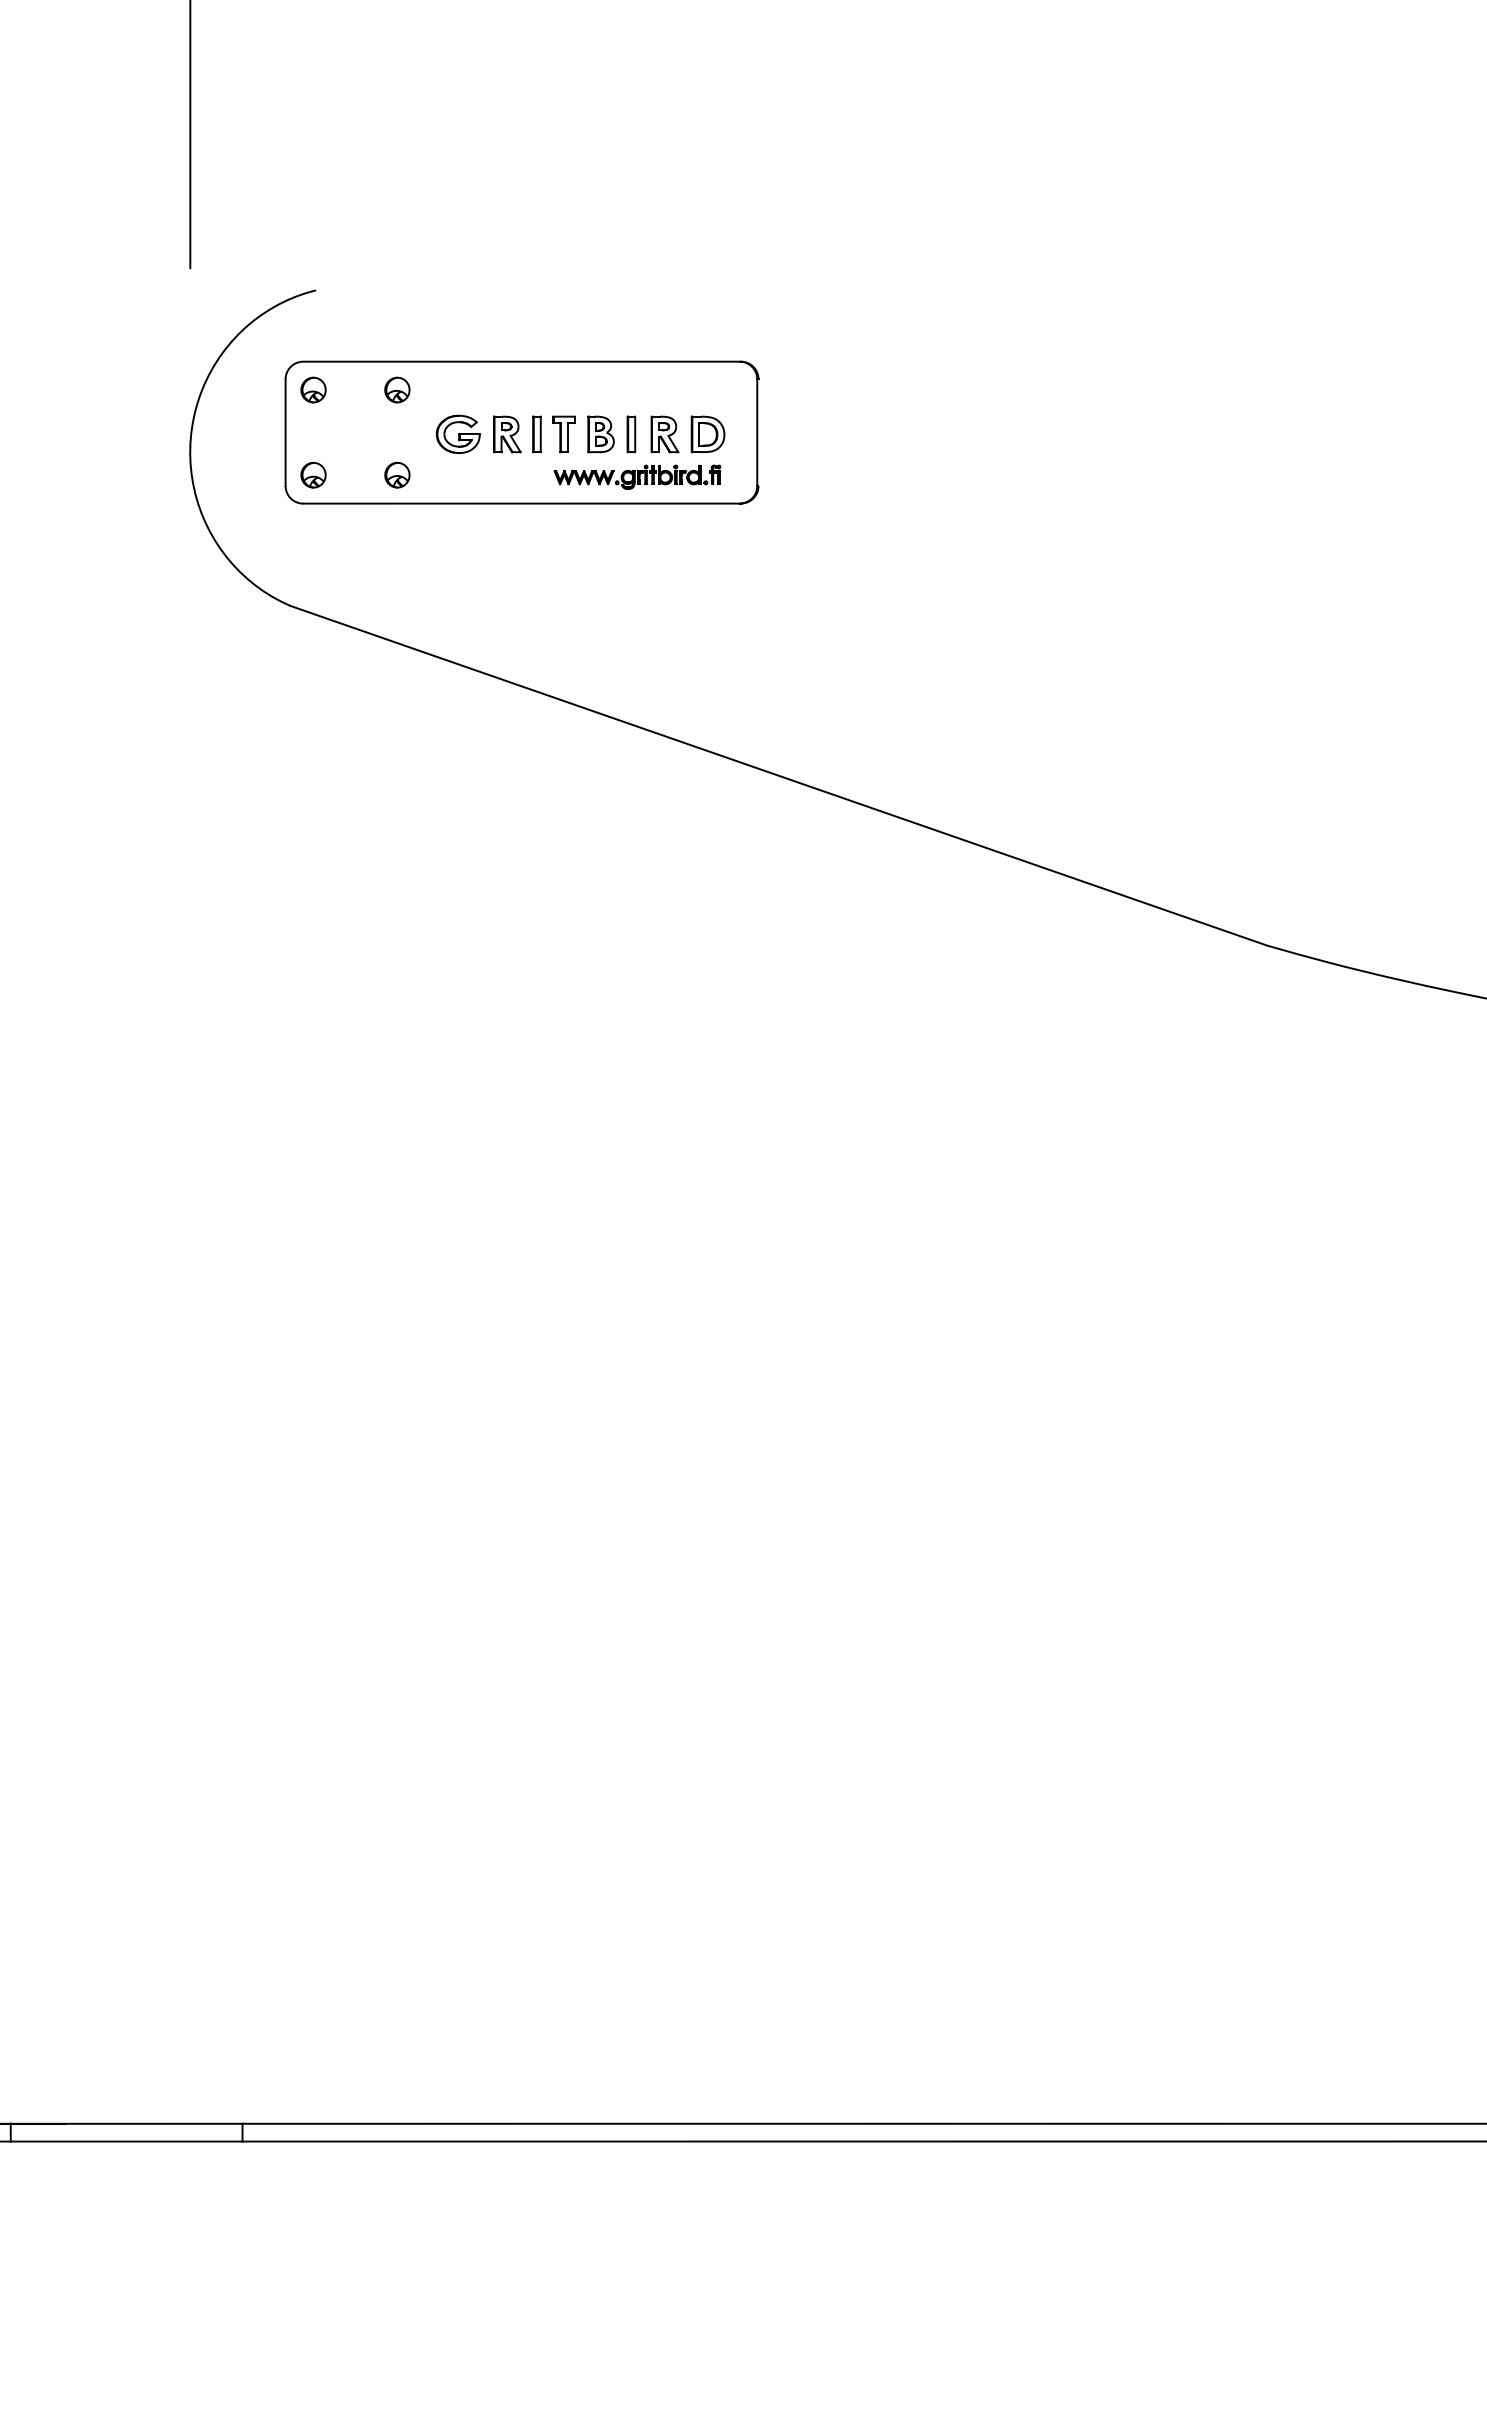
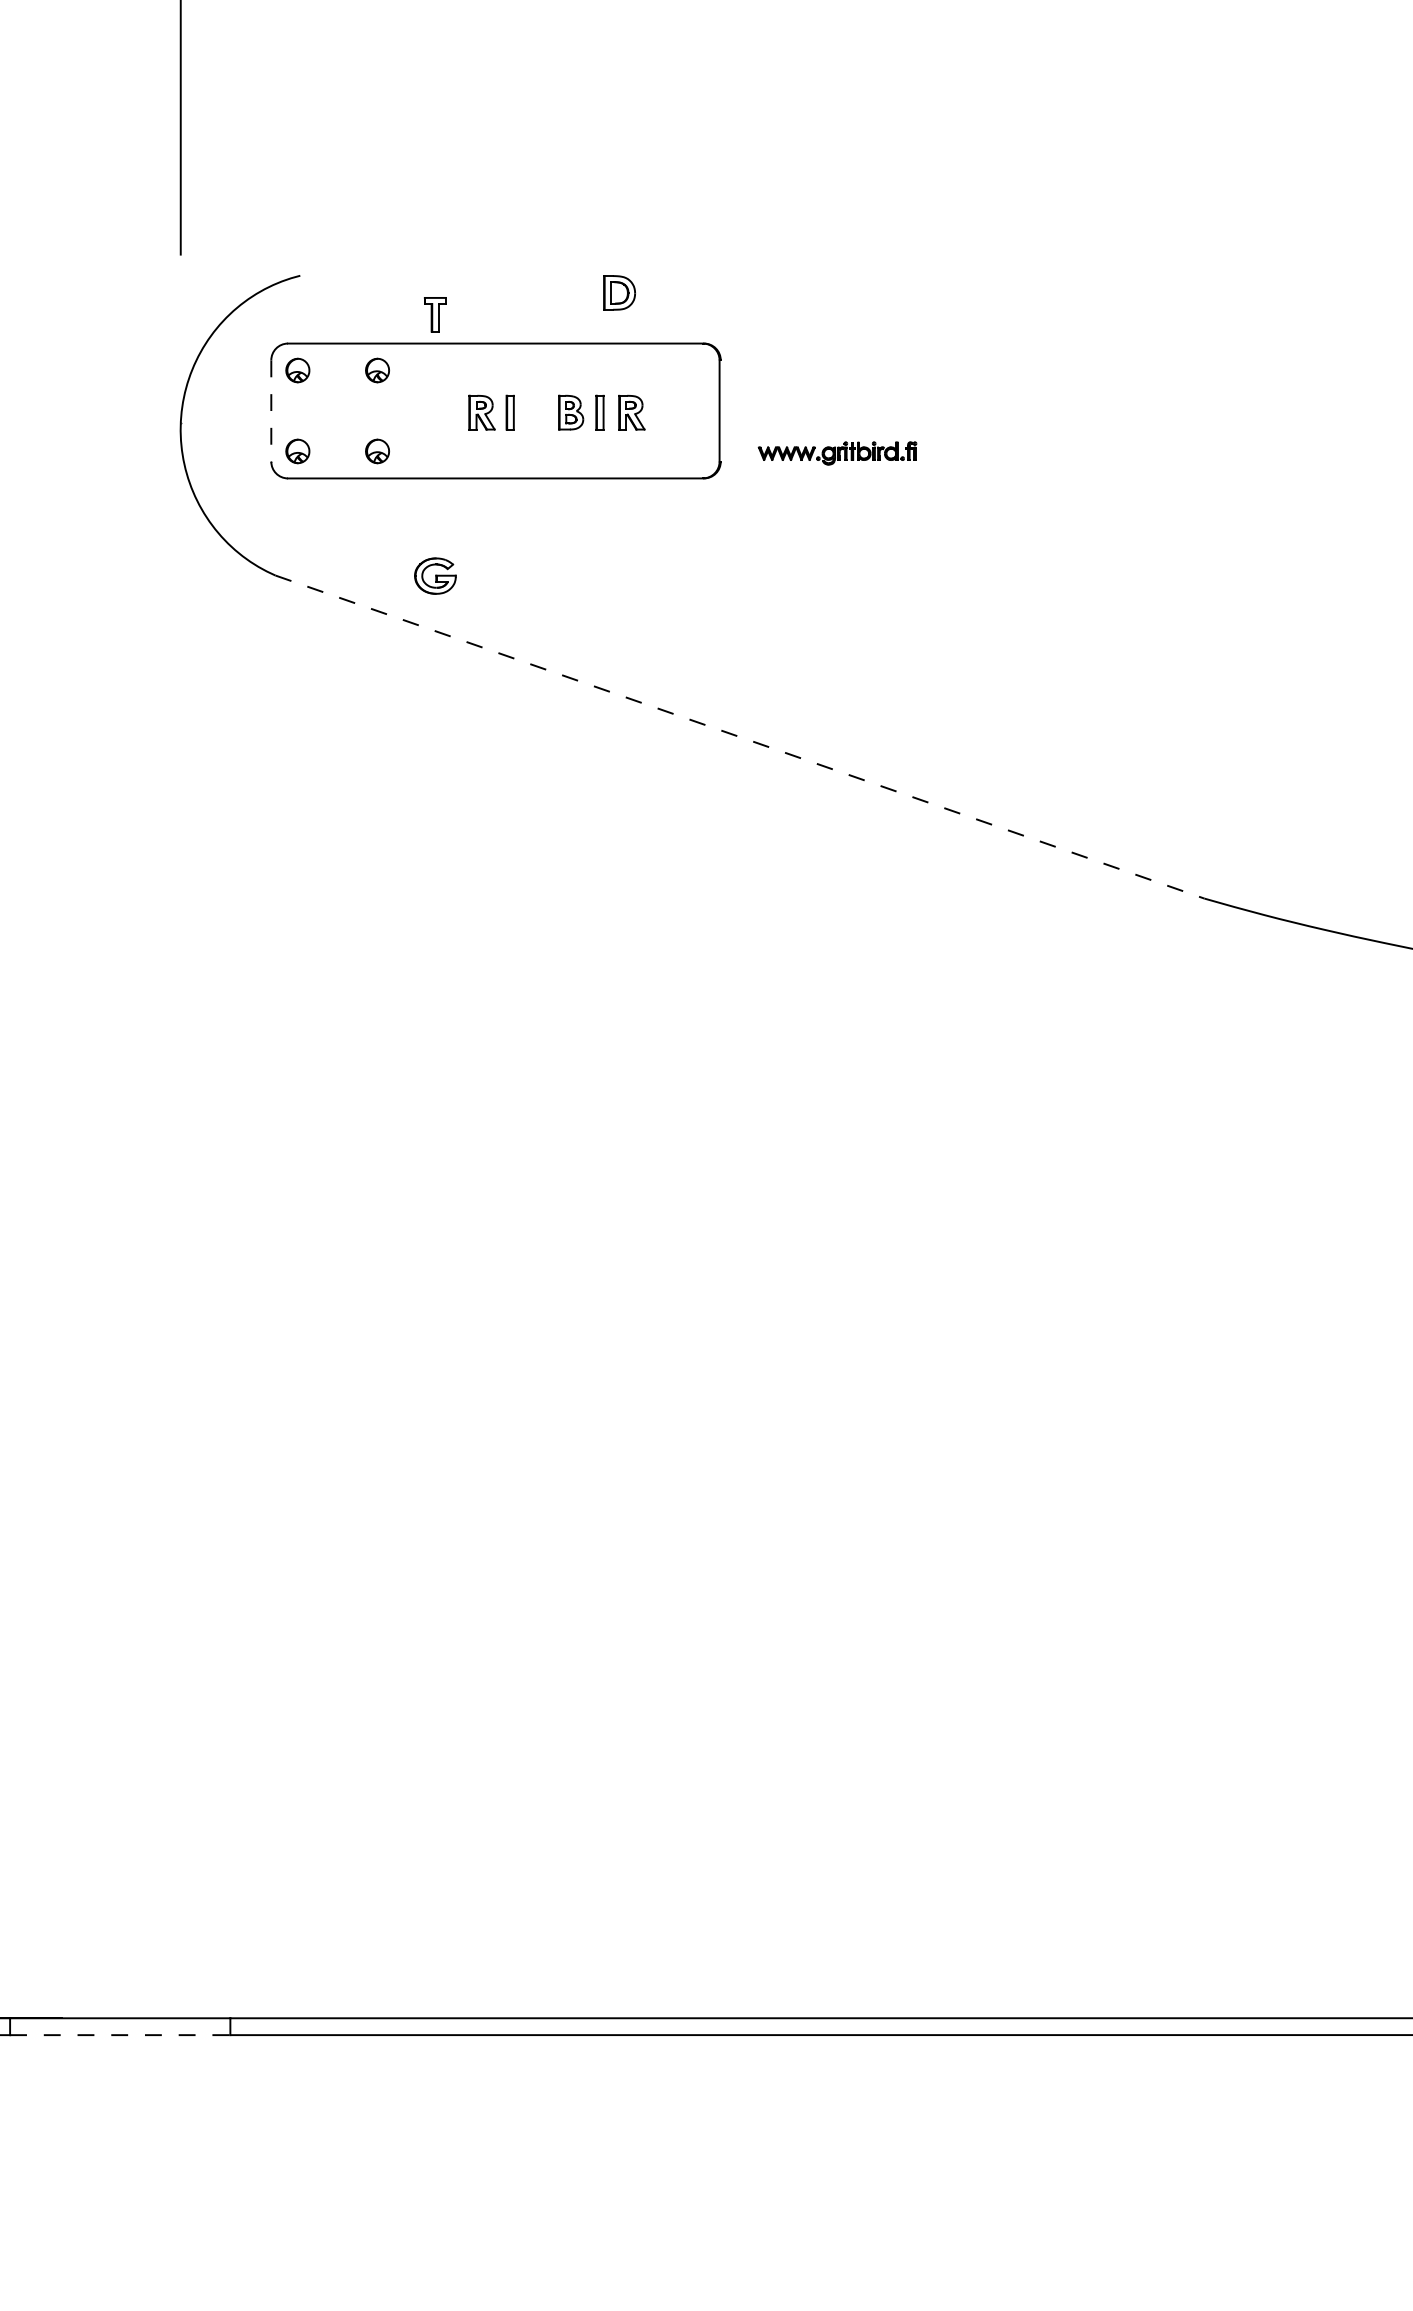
line: (285, 433) -> (271, 411), solid -> dashed
part: (457, 433) -> (434, 575), moved
part: (563, 434) -> (434, 314), moved
part: (707, 434) -> (619, 293), moved
part: (637, 476) -> (837, 452), moved
line: (779, 775) -> (740, 736), solid -> dashed
line: (126, 2141) -> (120, 2035), solid -> dashed

